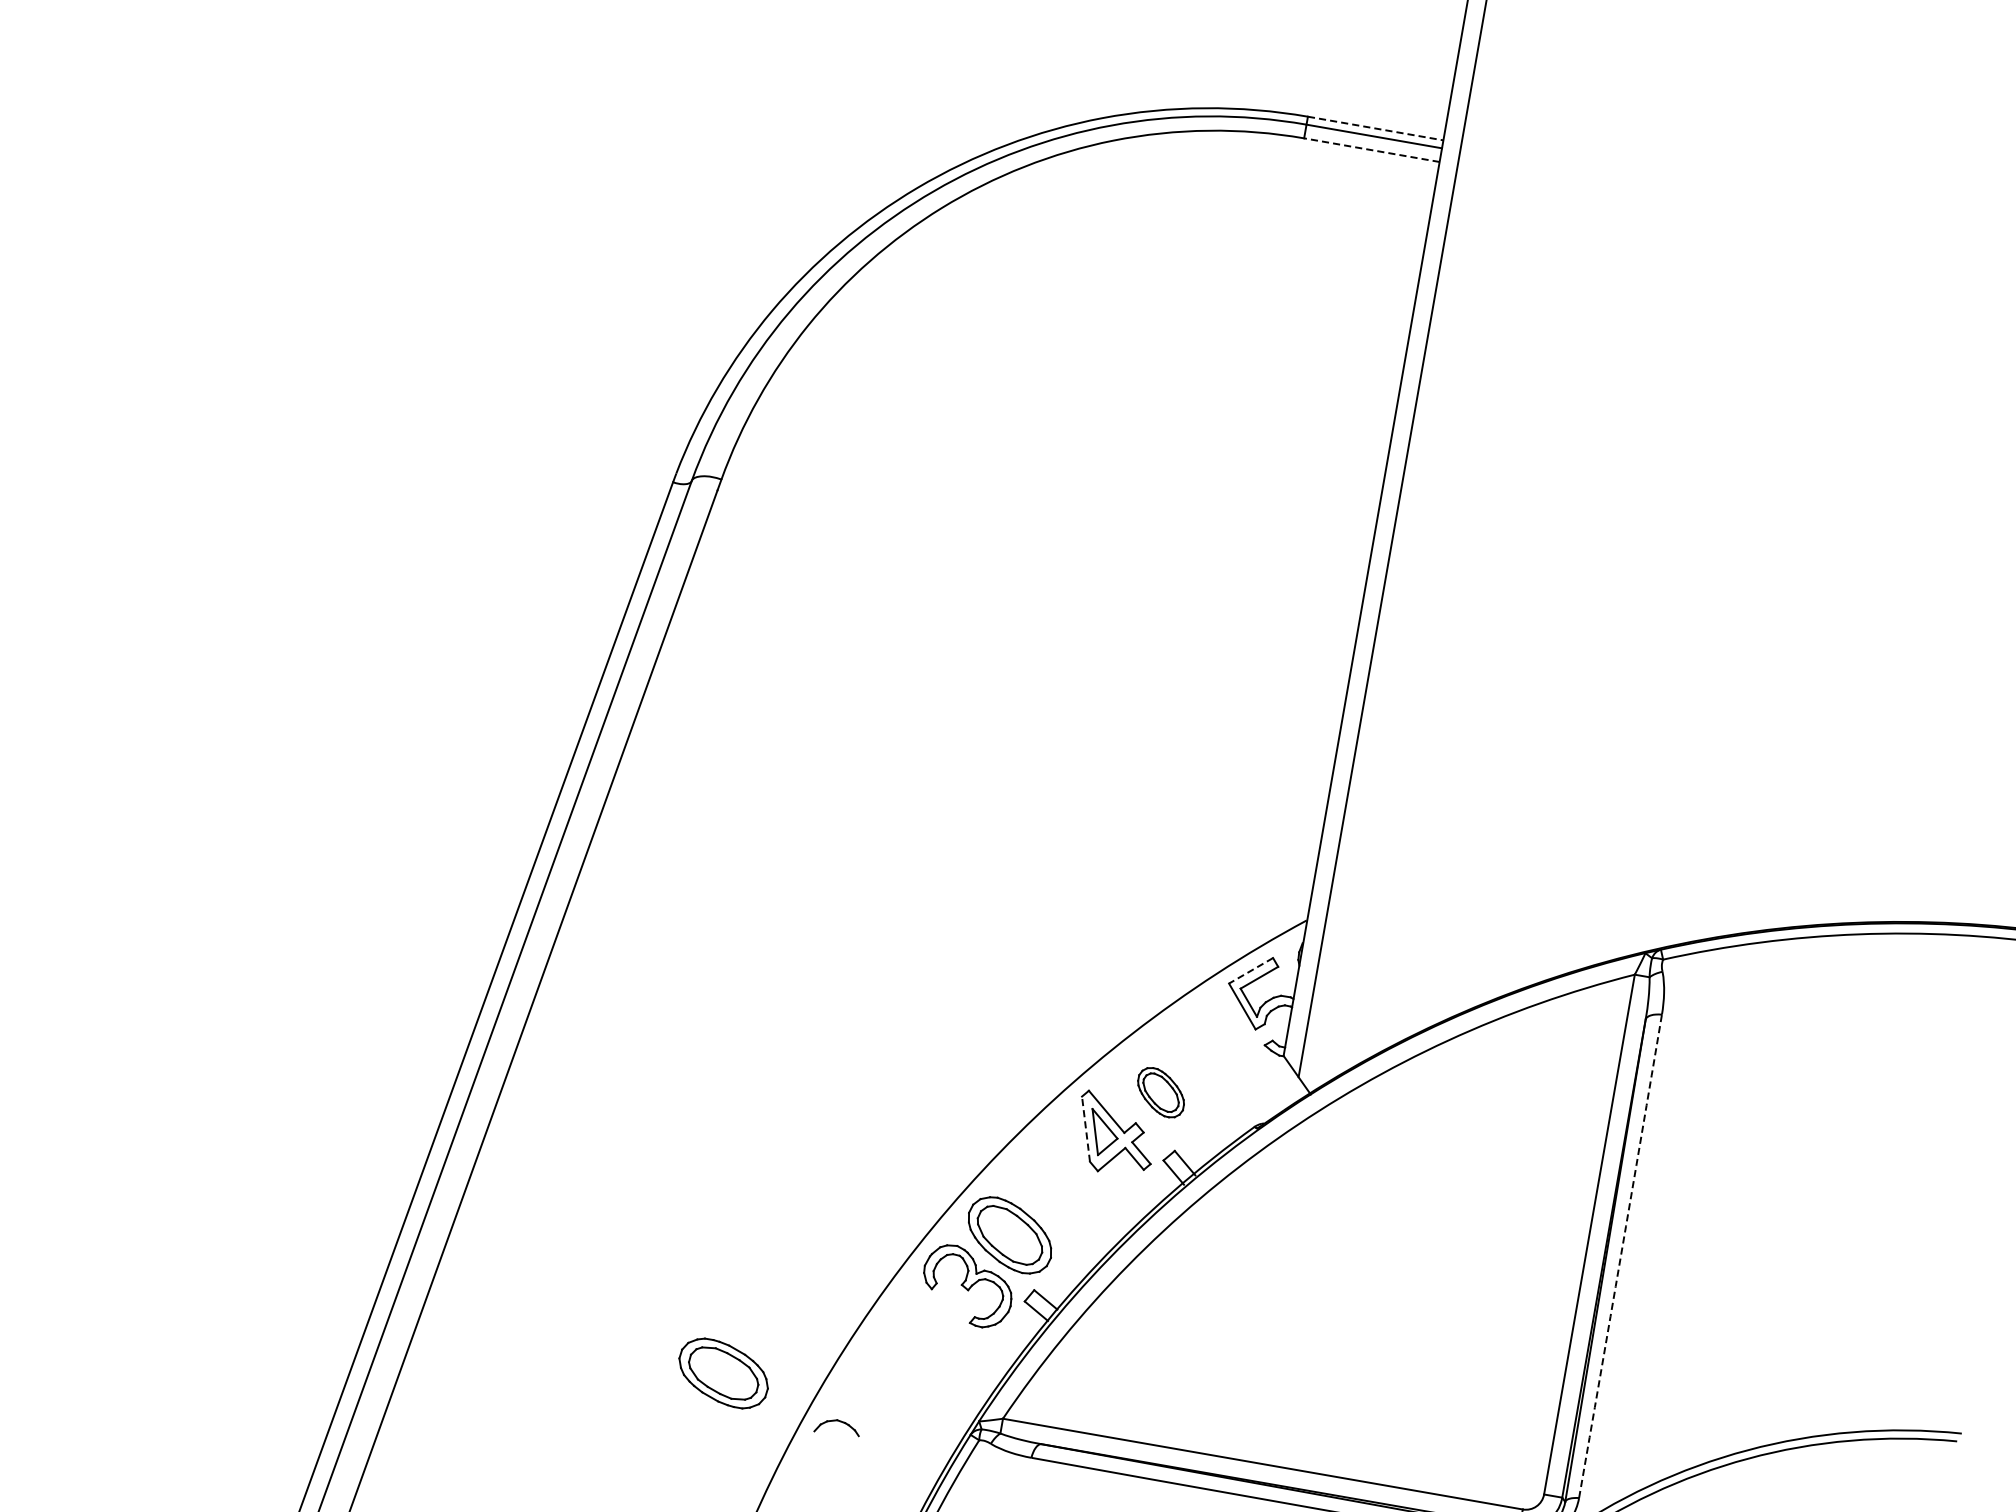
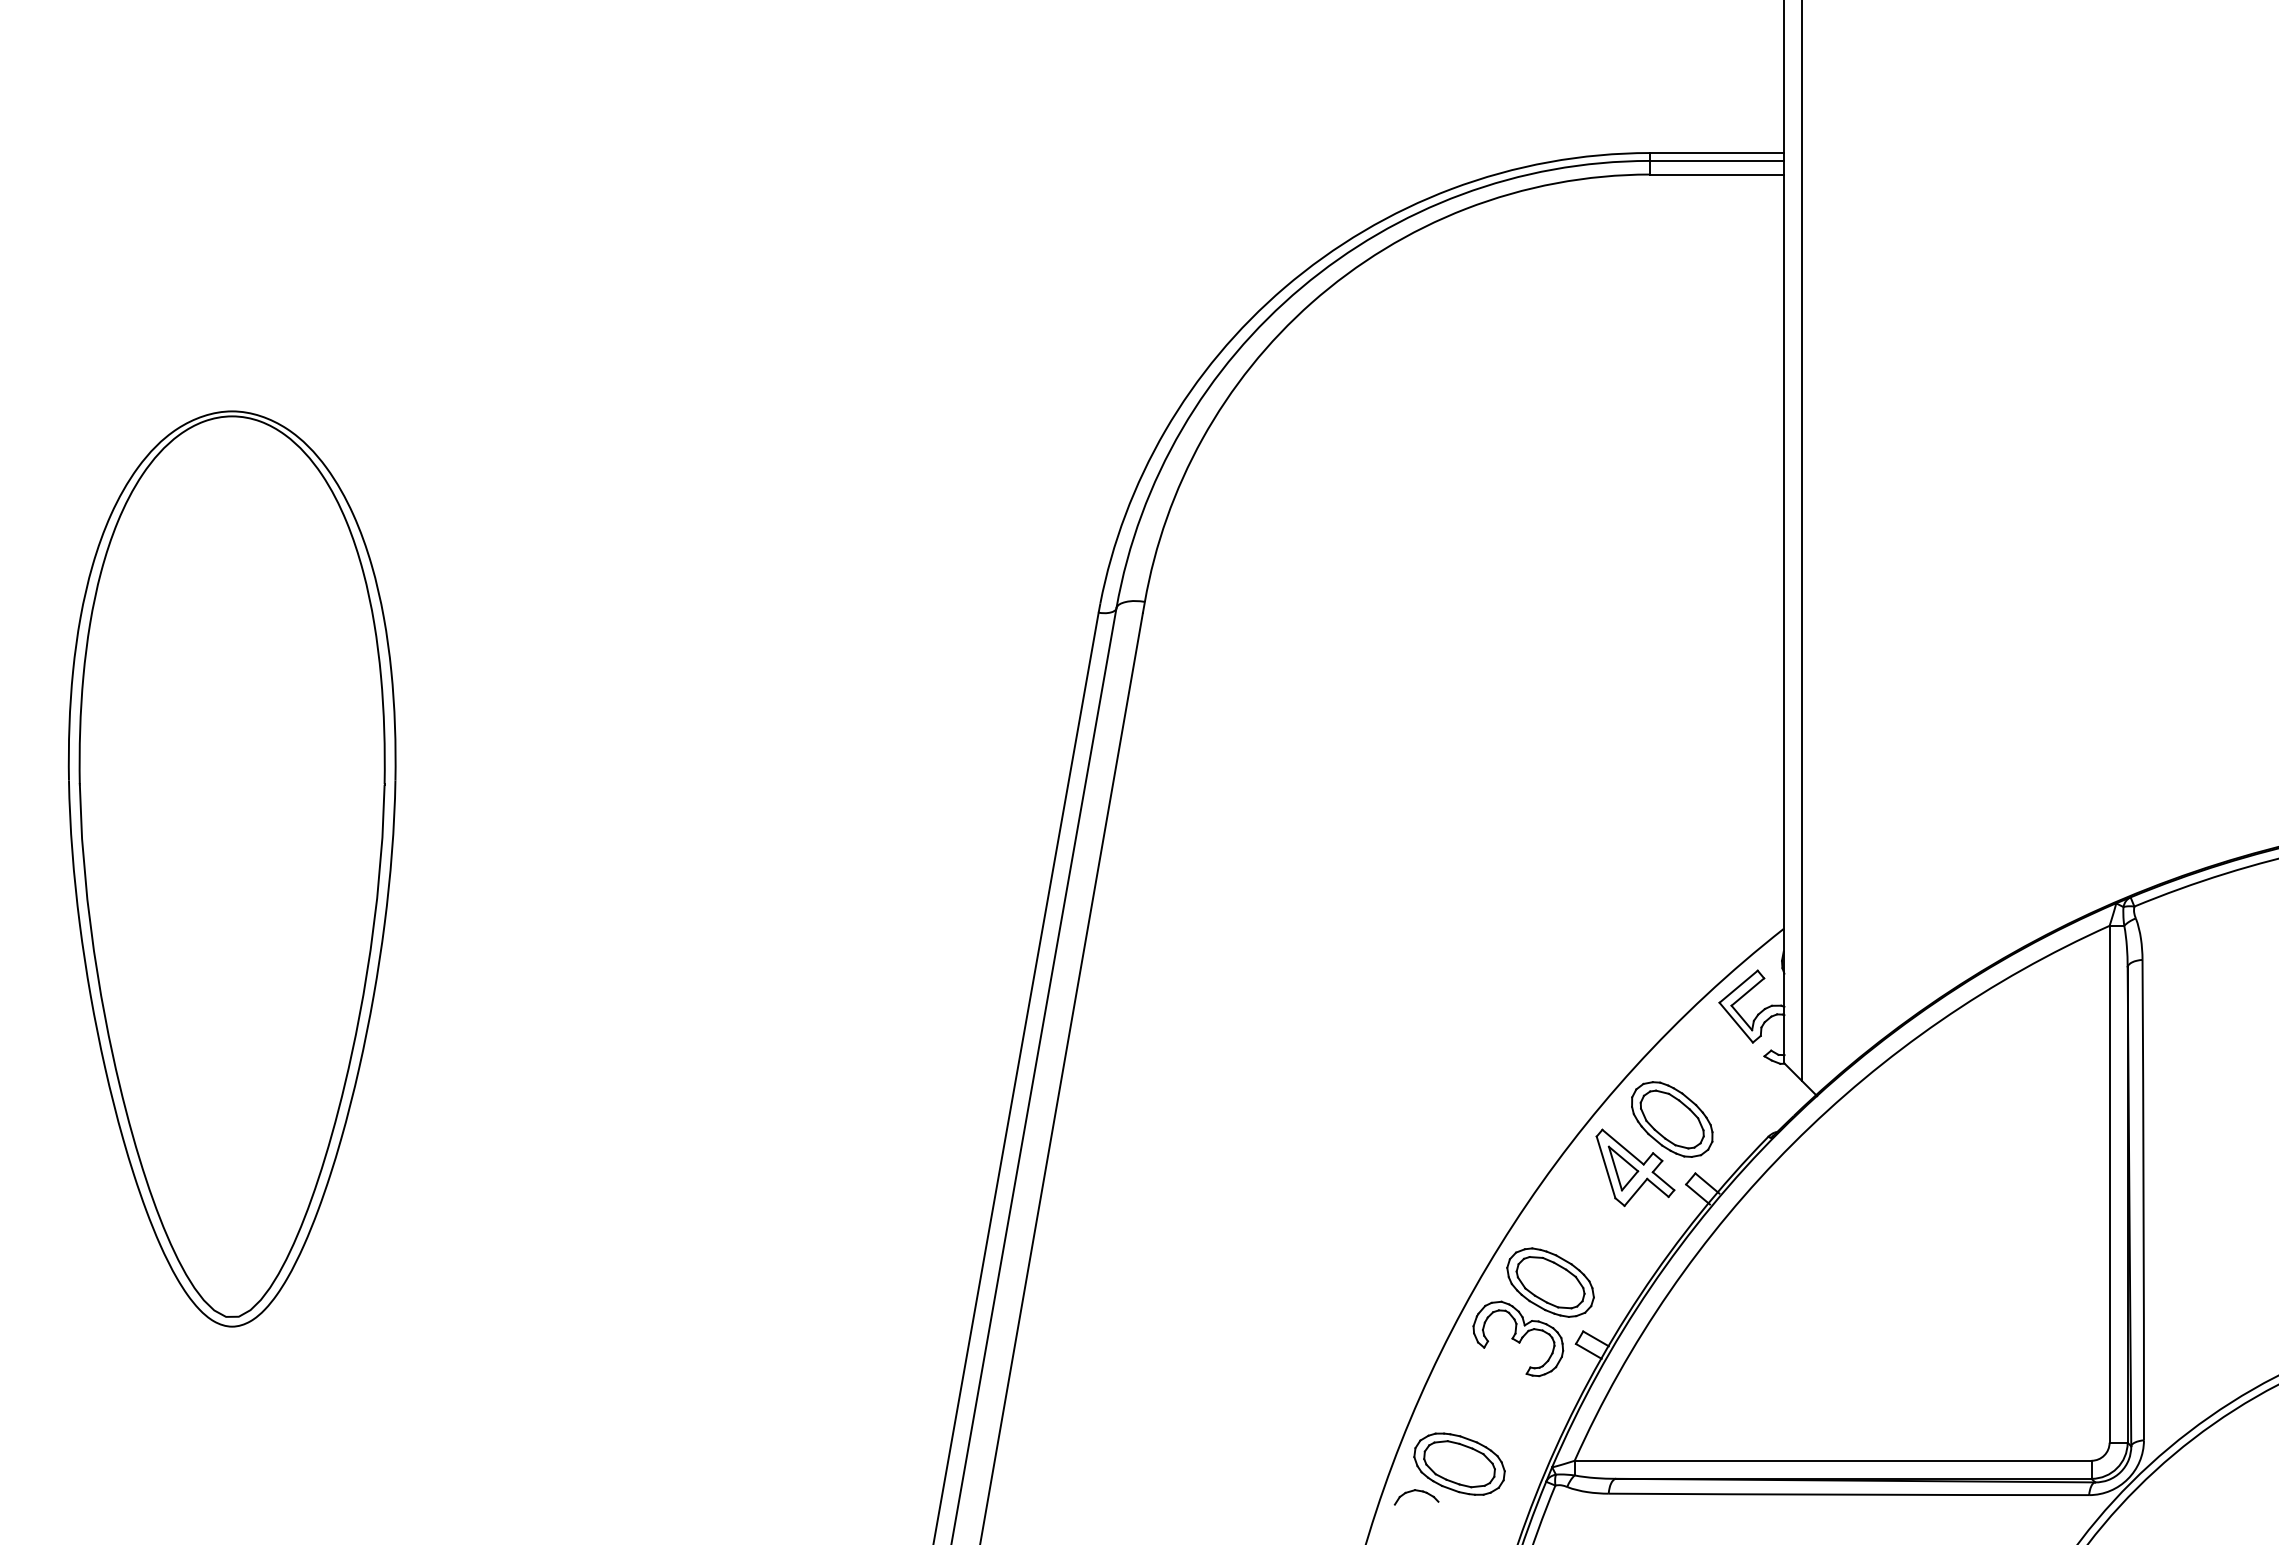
line: (1376, 129) -> (1717, 153), dashed -> solid
line: (1371, 150) -> (1716, 174), dashed -> solid
line: (1250, 970) -> (1738, 986), dashed -> solid
part: (1161, 1092) -> (1672, 1119), size x1.67
line: (1085, 1128) -> (1605, 1166), dashed -> solid
arc: (1620, 1256) -> (2143, 1200), dashed -> solid
part: (723, 1372) -> (1459, 1463), moved

